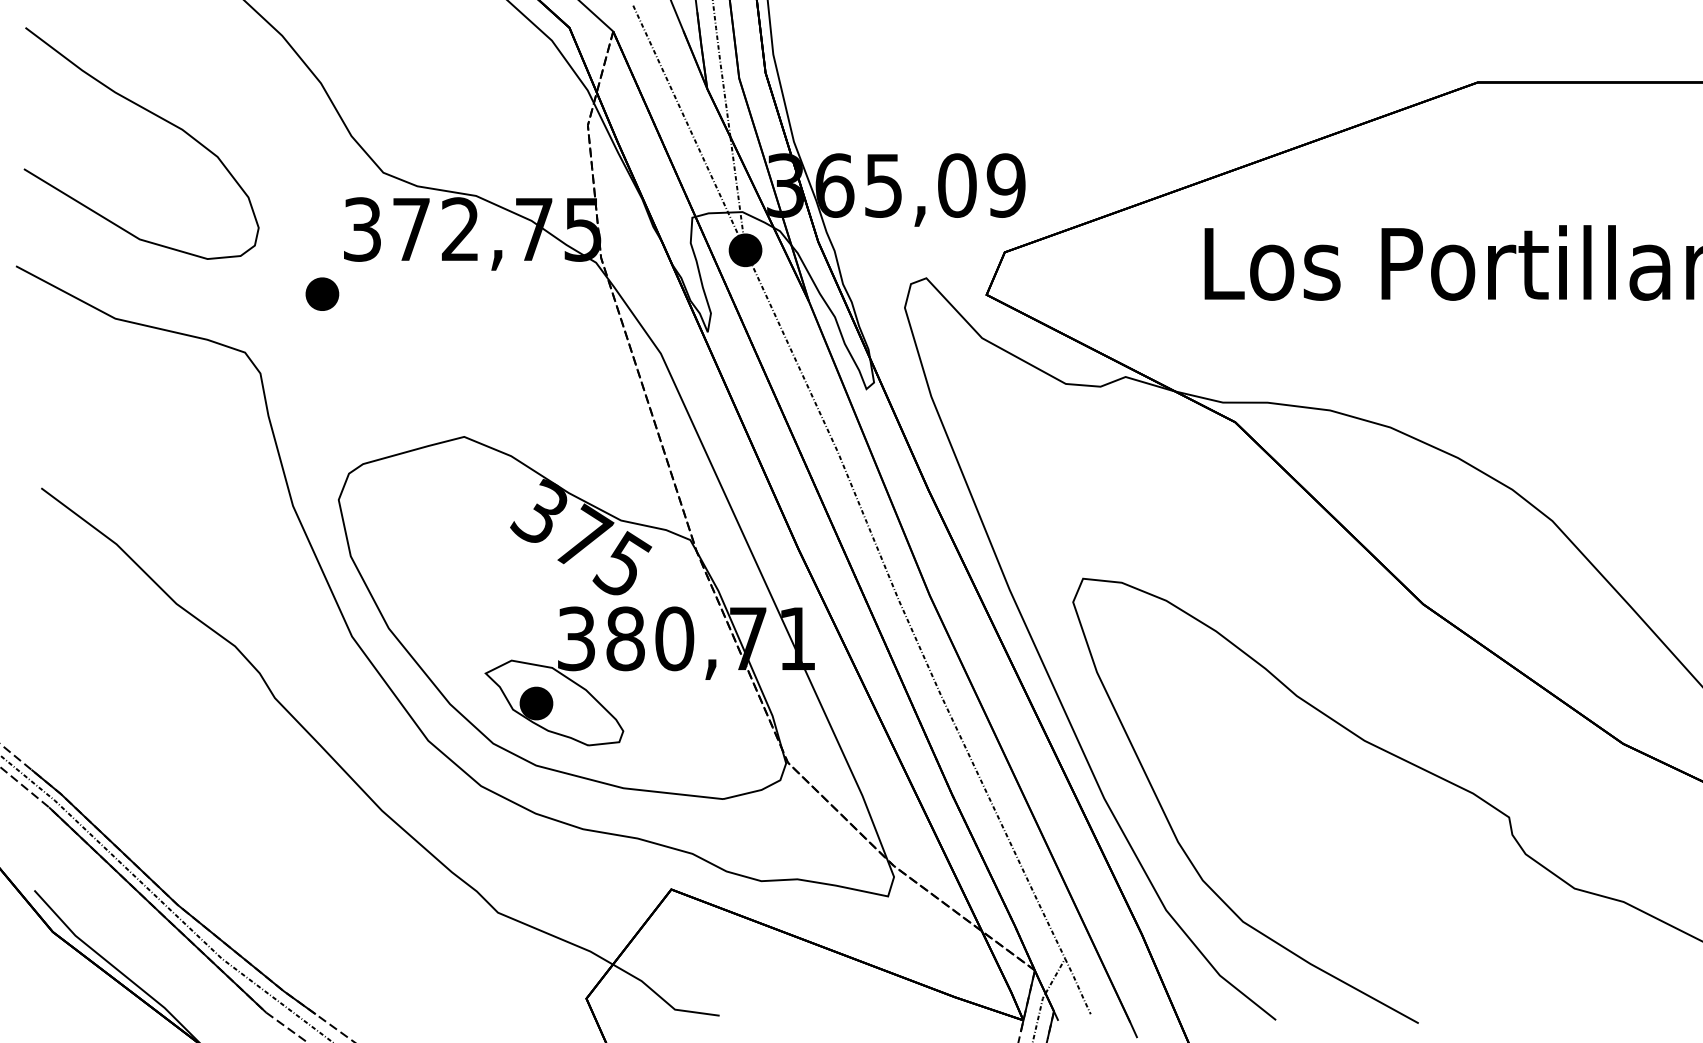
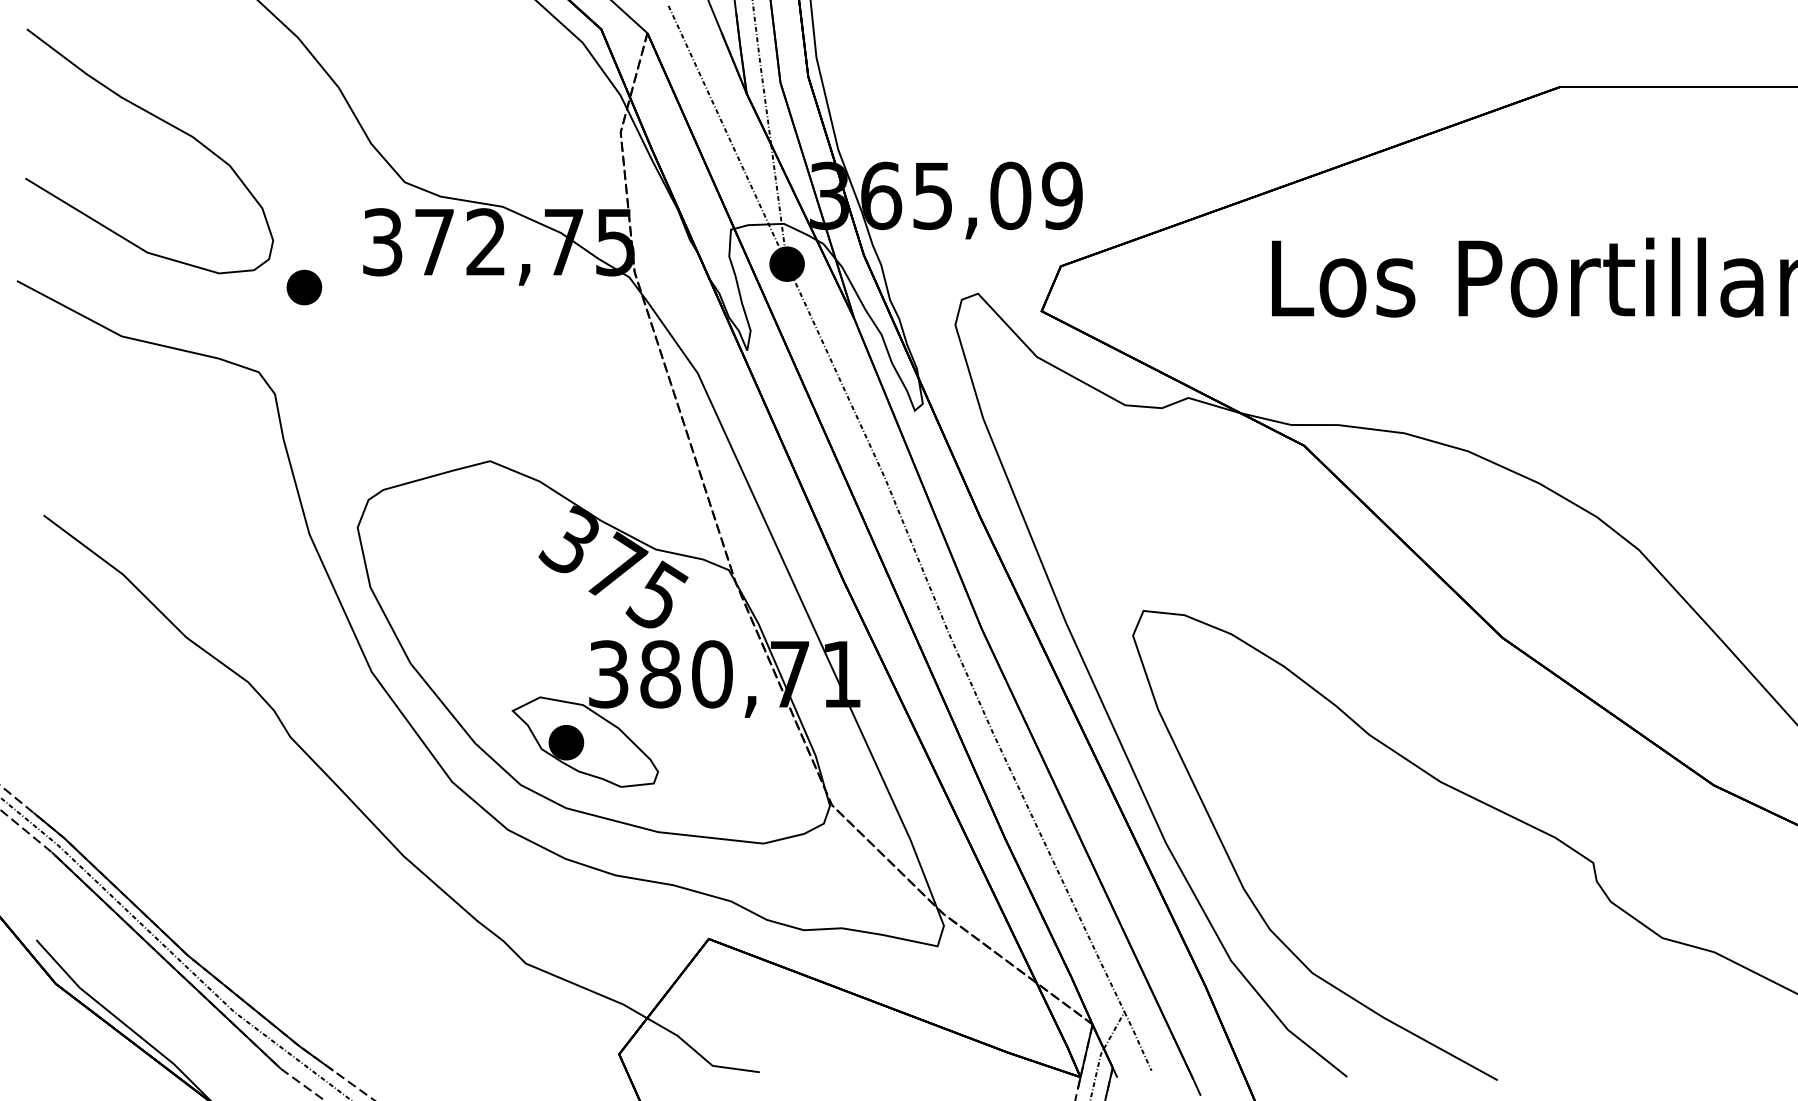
part: (322, 294) -> (304, 287), moved

